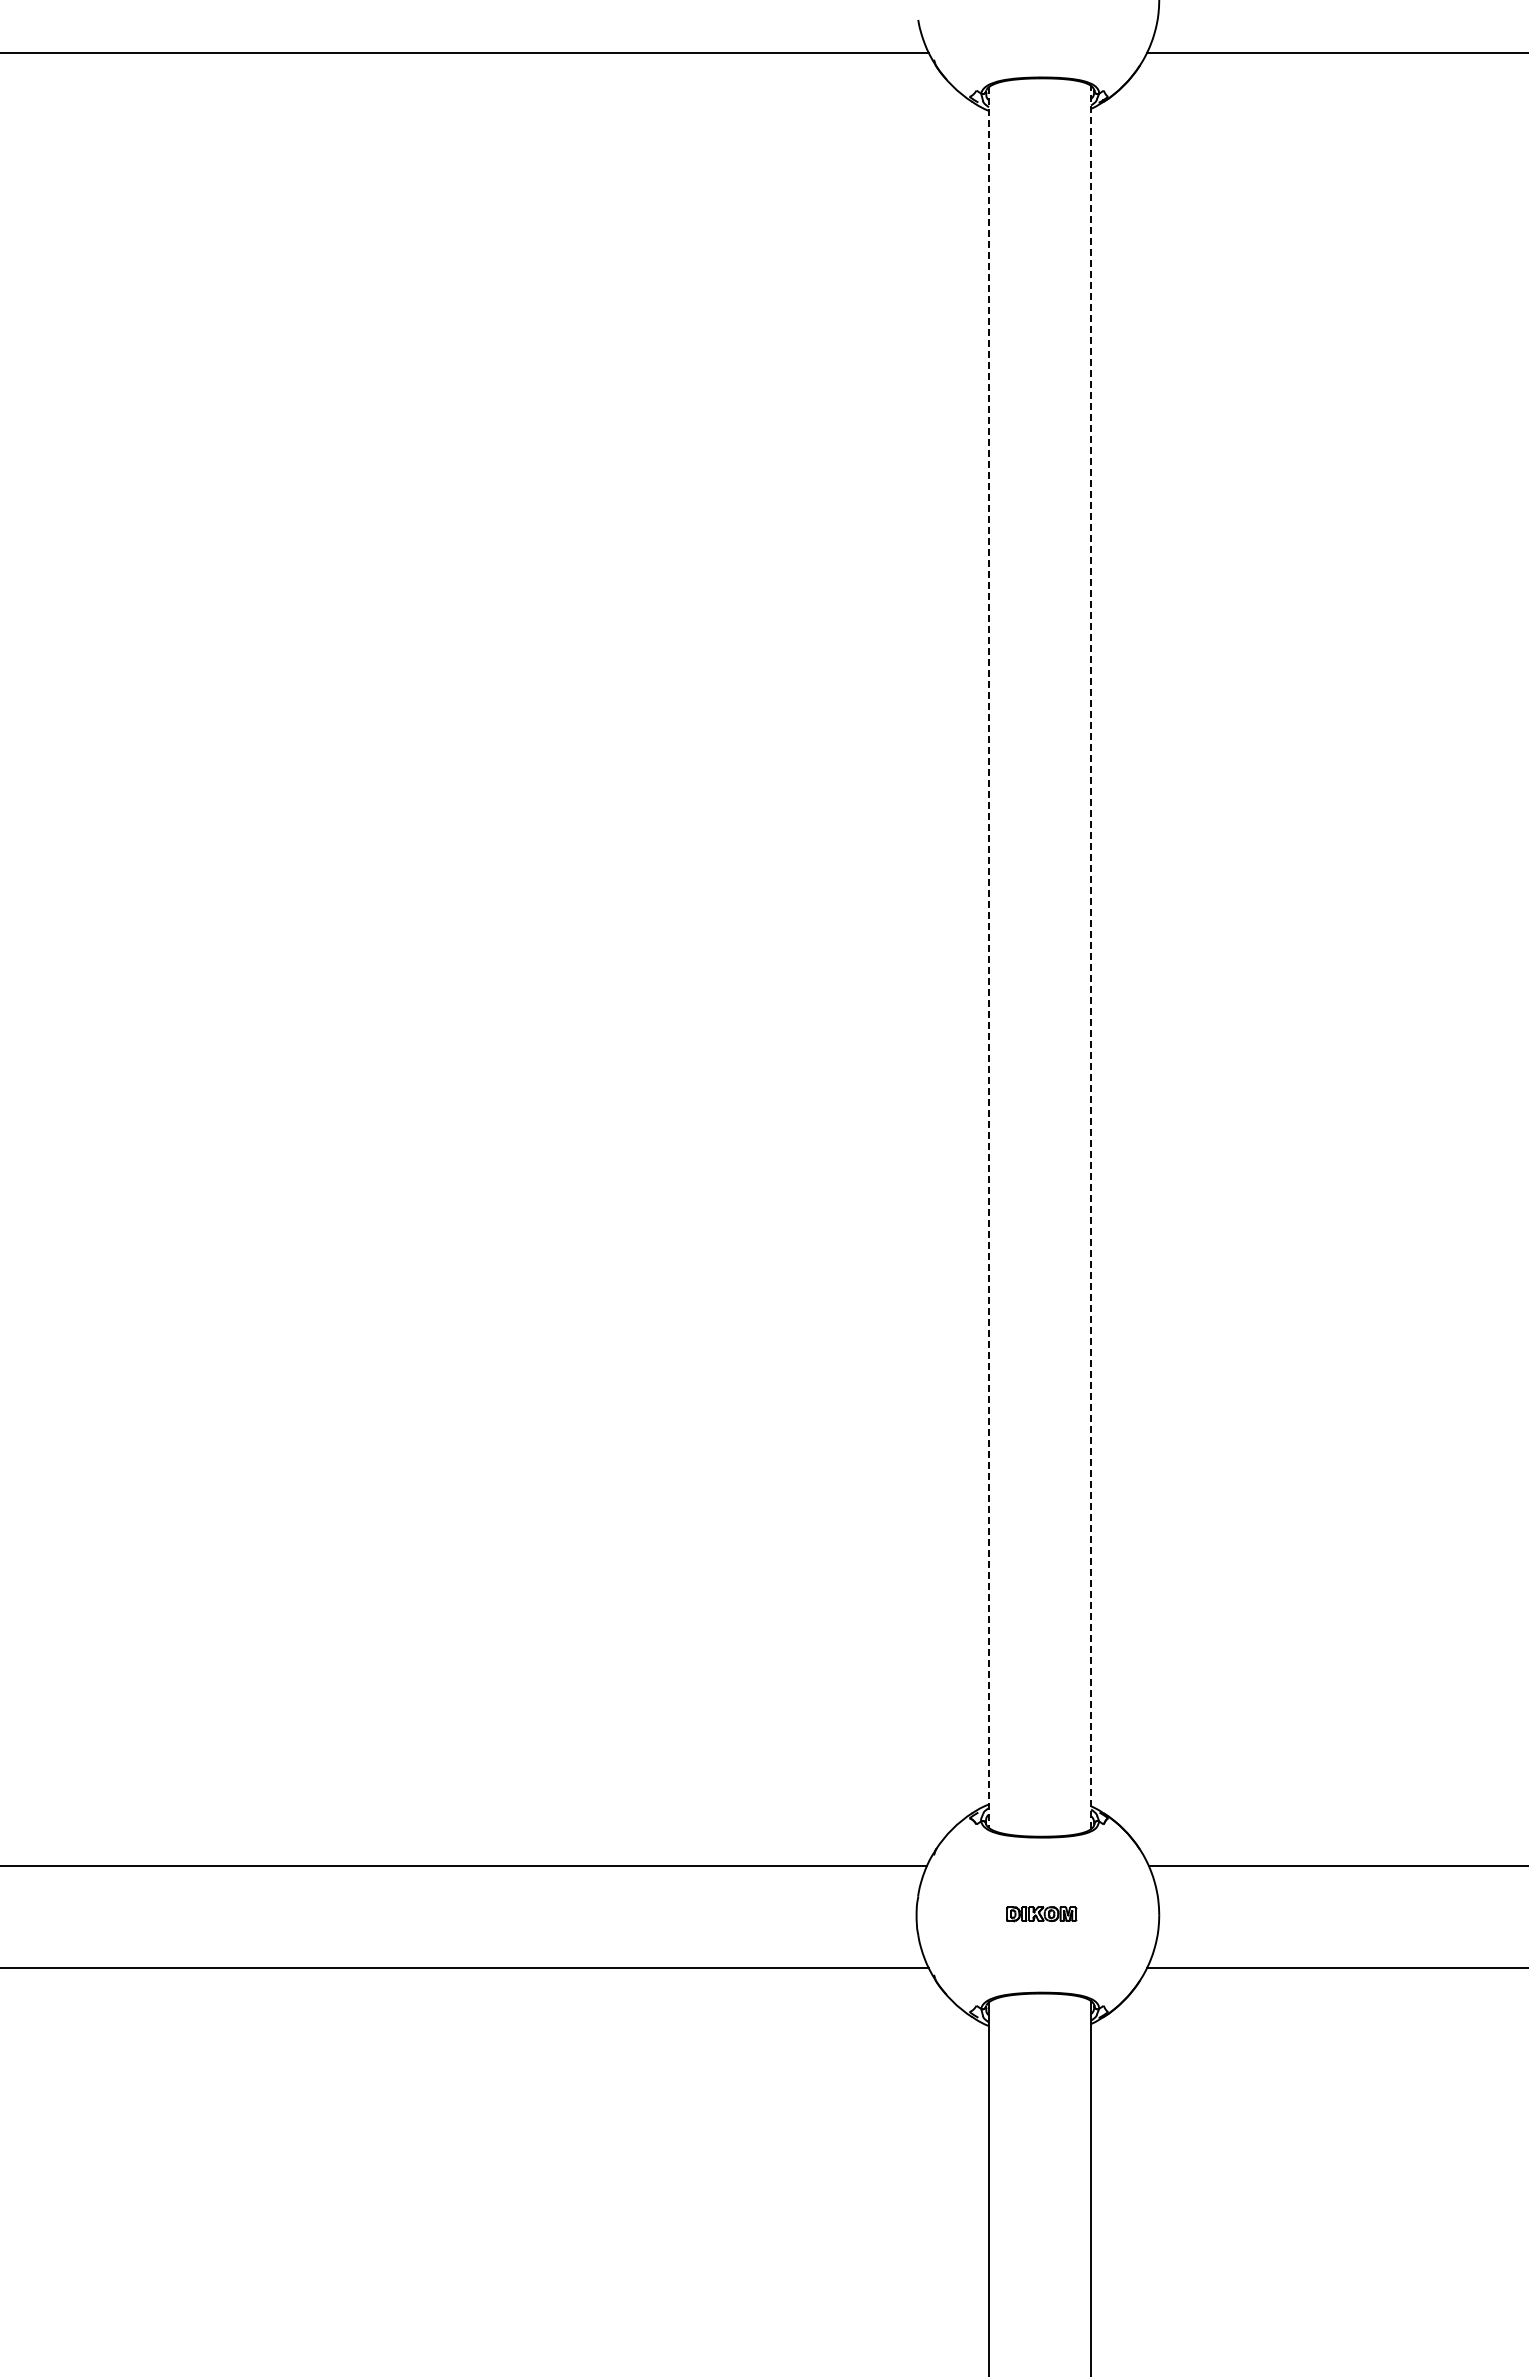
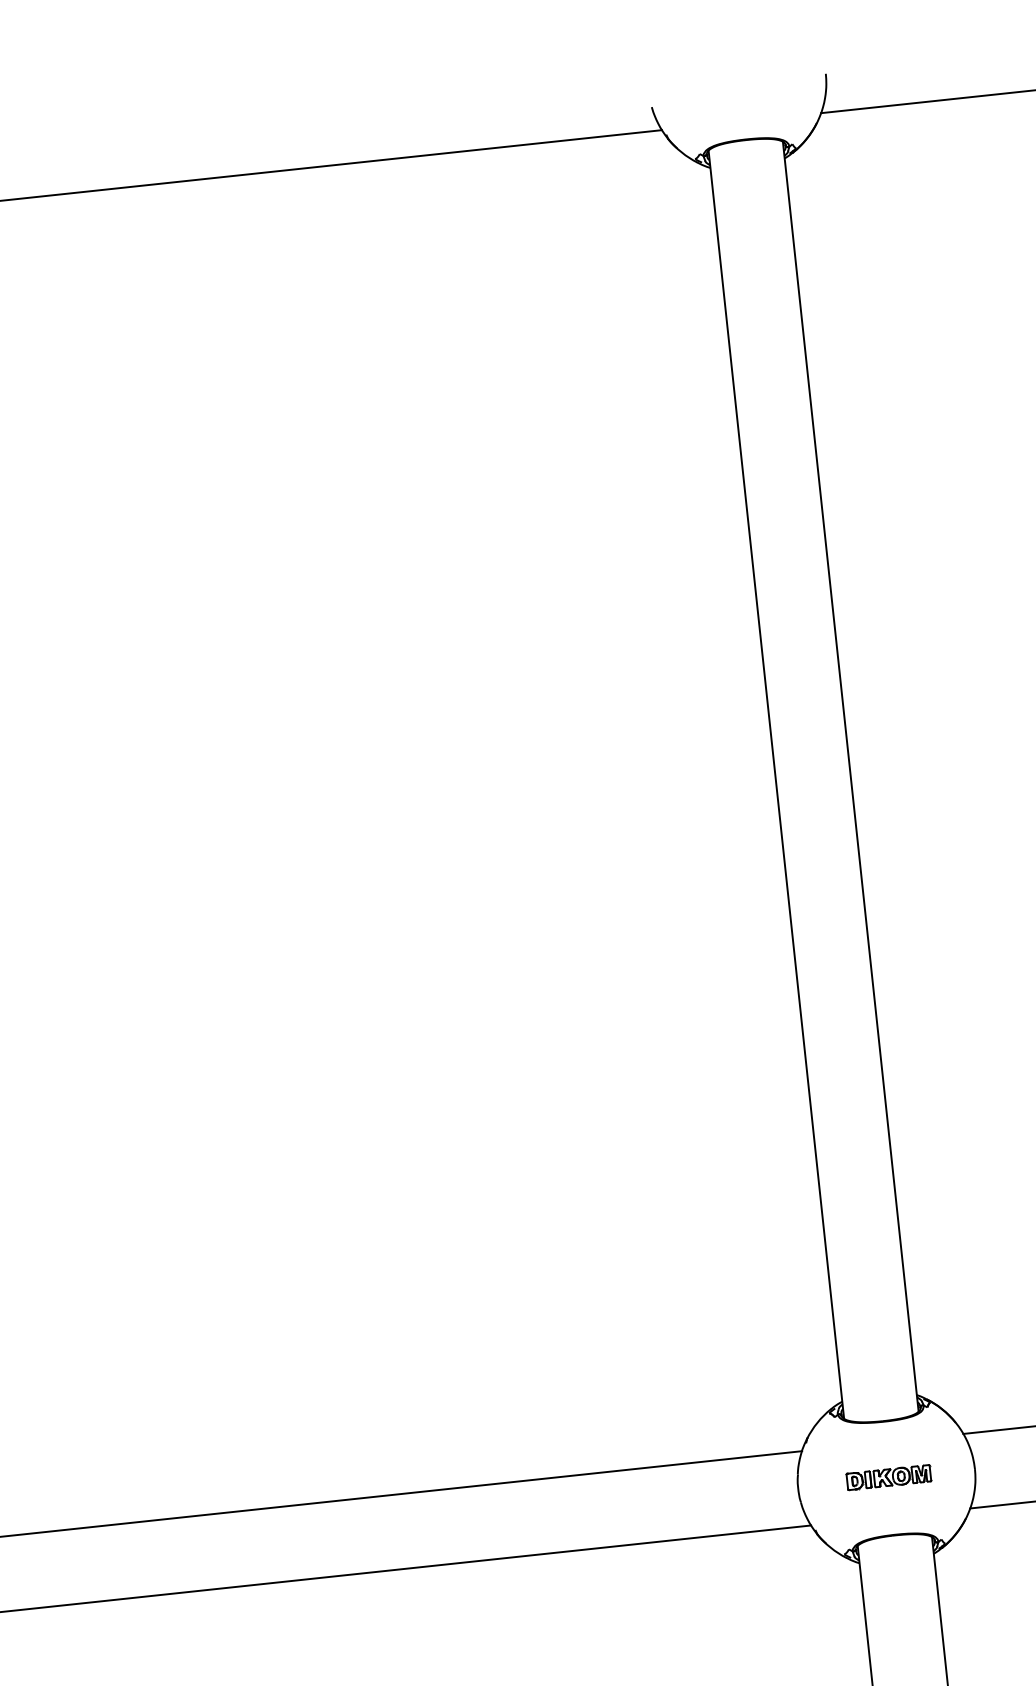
line: (1091, 957) -> (851, 776), dashed -> solid
line: (989, 958) -> (776, 785), dashed -> solid
part: (1041, 1913) -> (889, 1477), size x1.67

